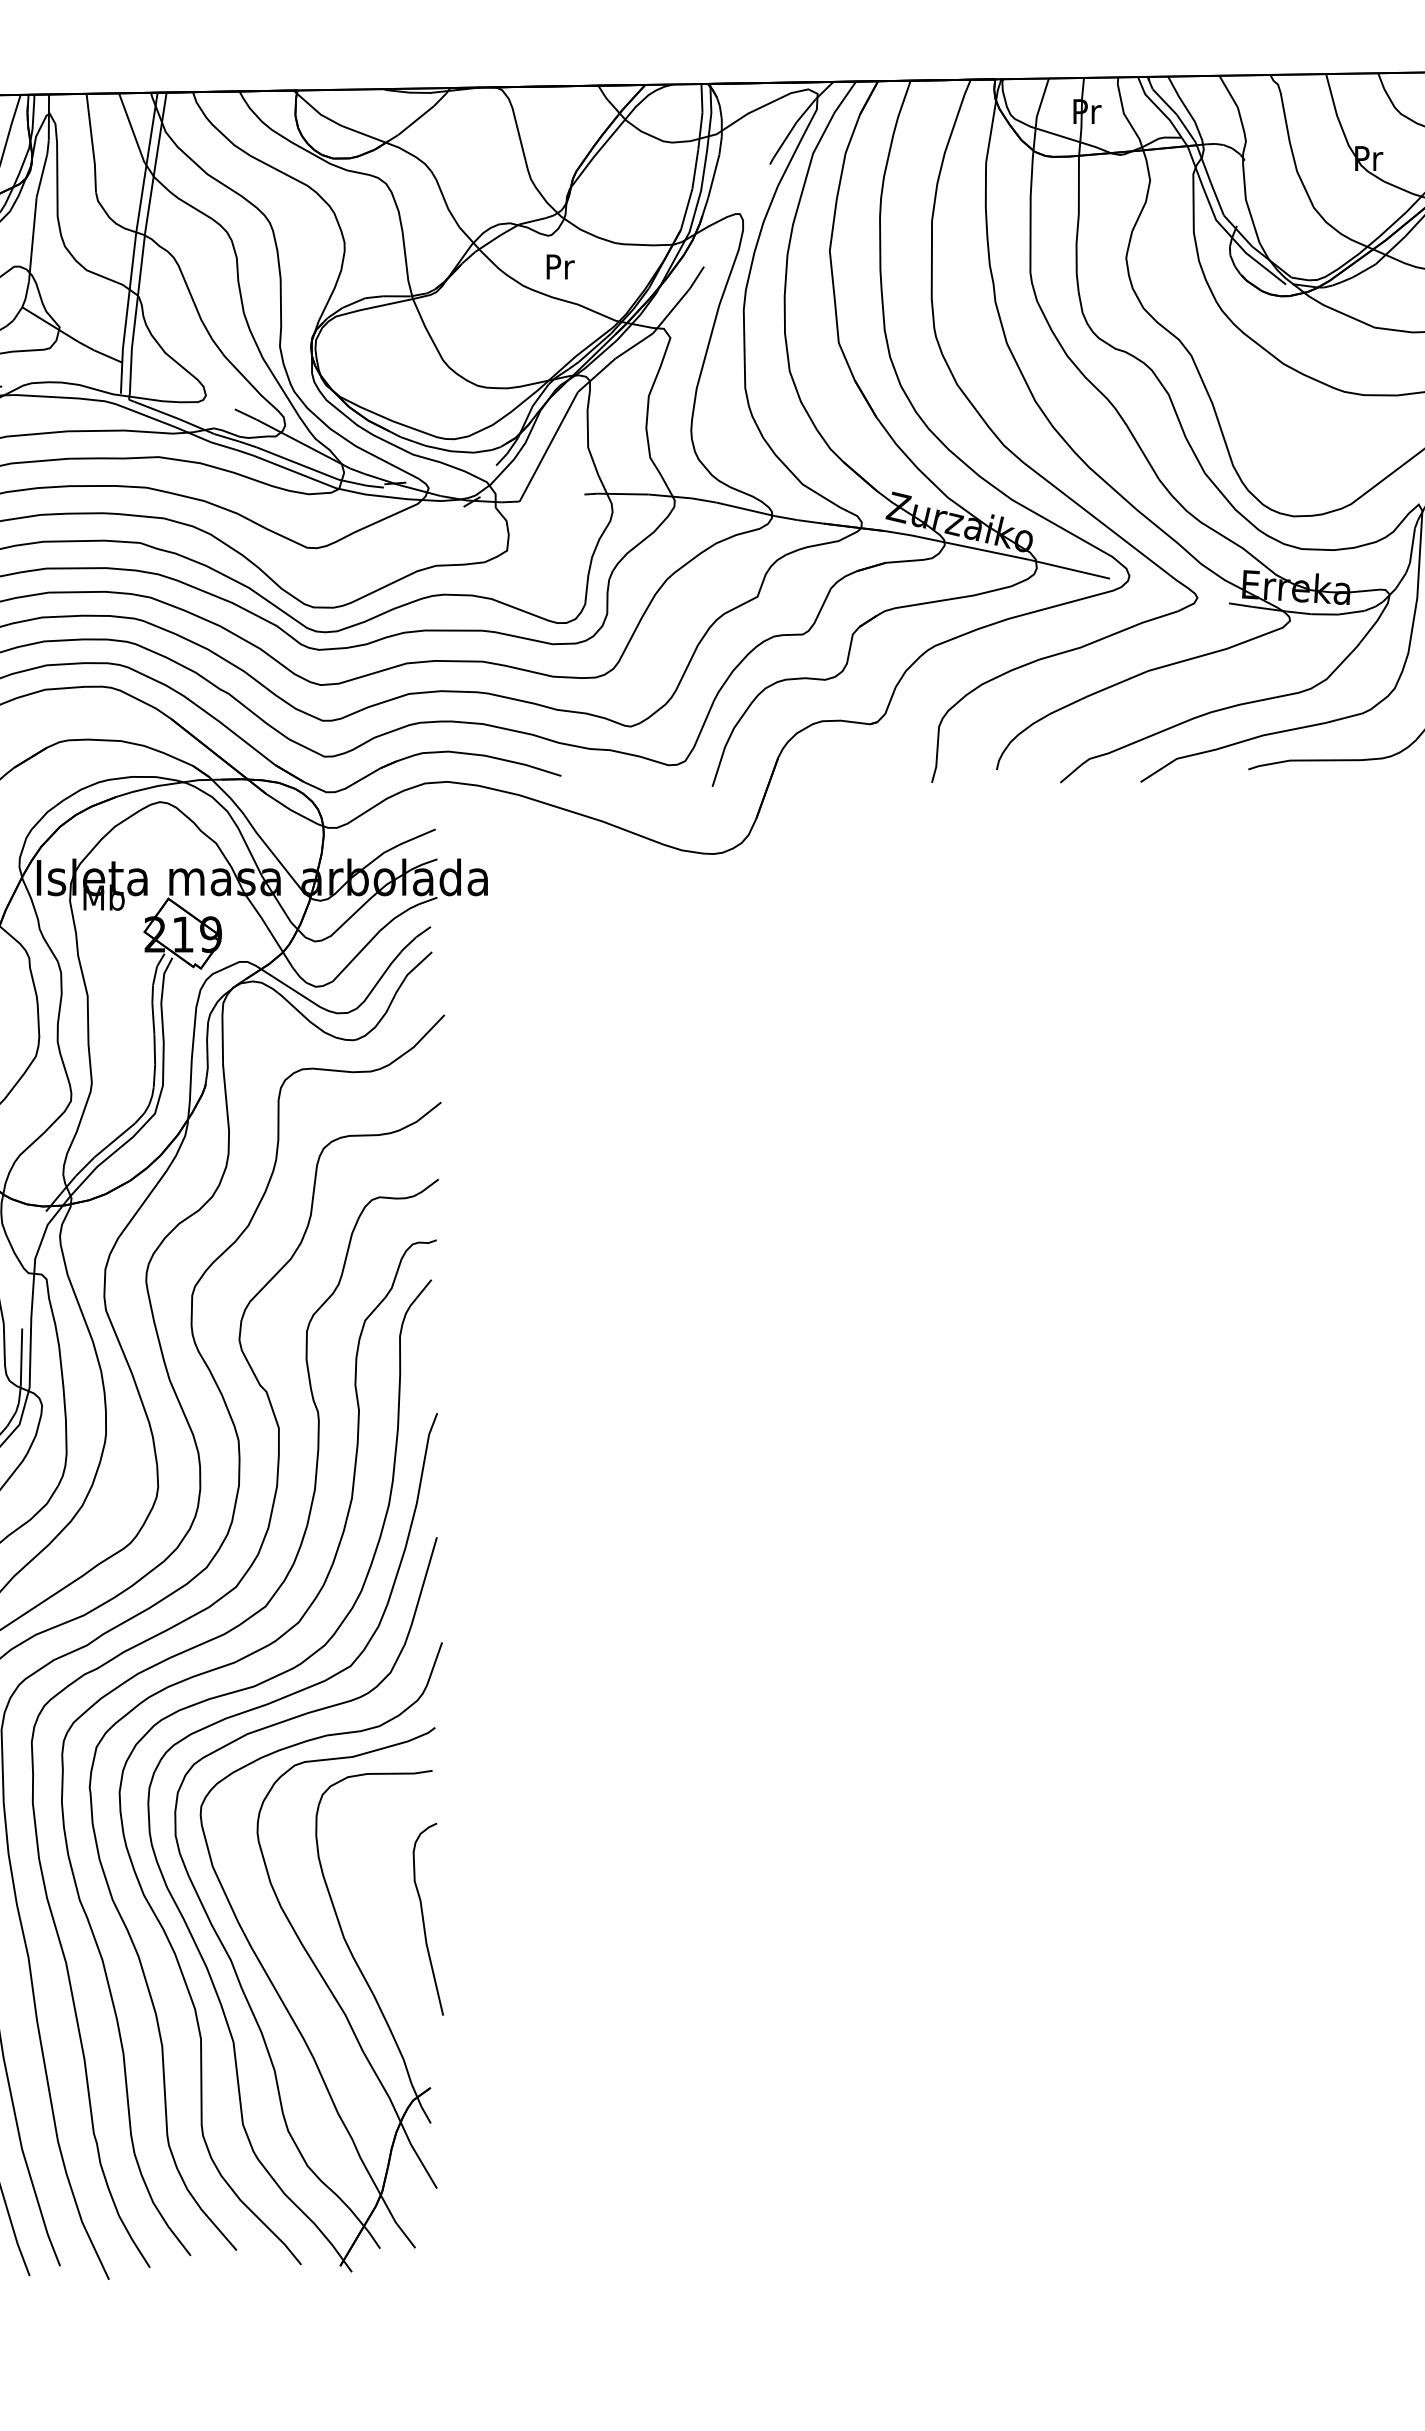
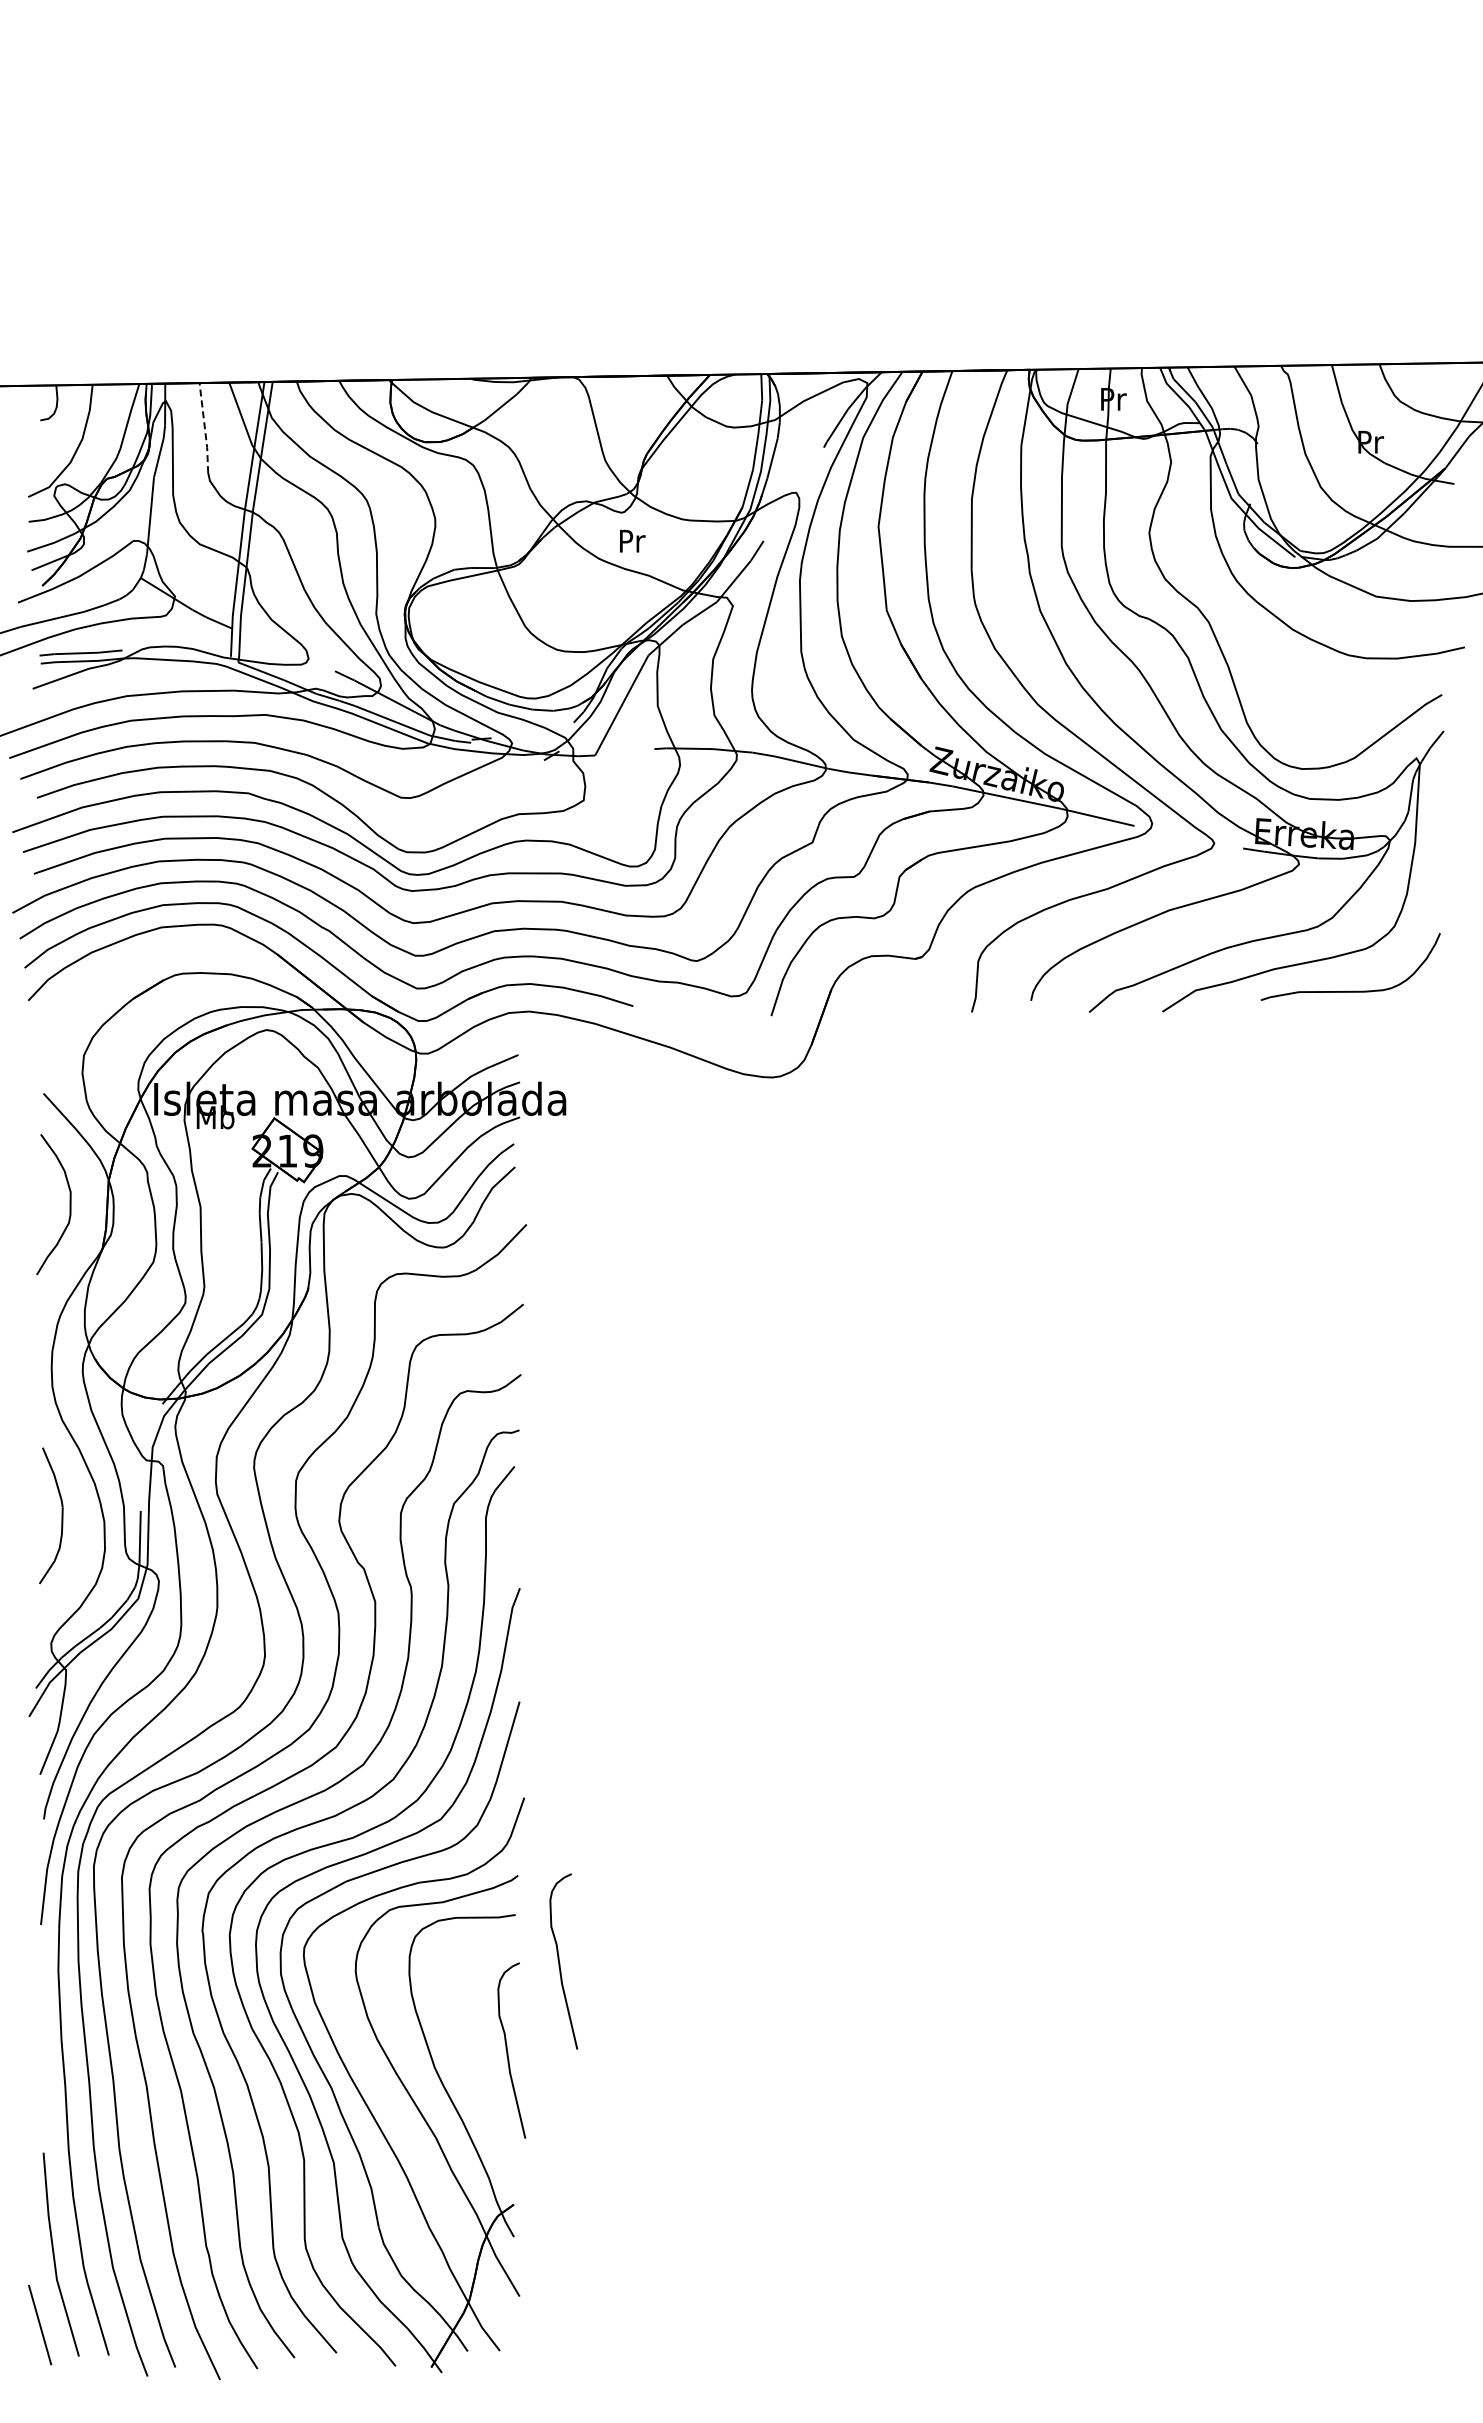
line: (91, 142) -> (204, 427), solid -> dashed
curve: (481, 1823) -> (560, 1963), added

